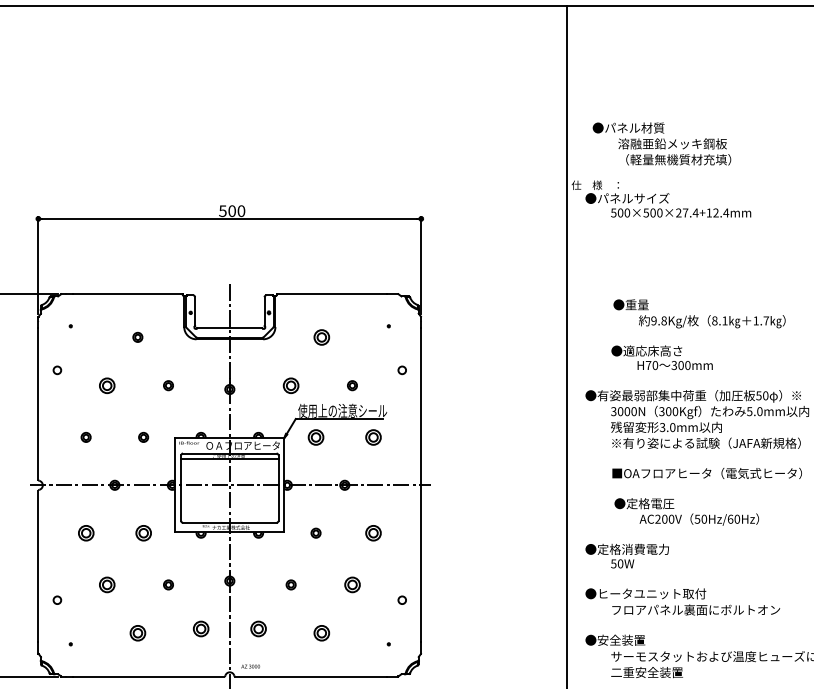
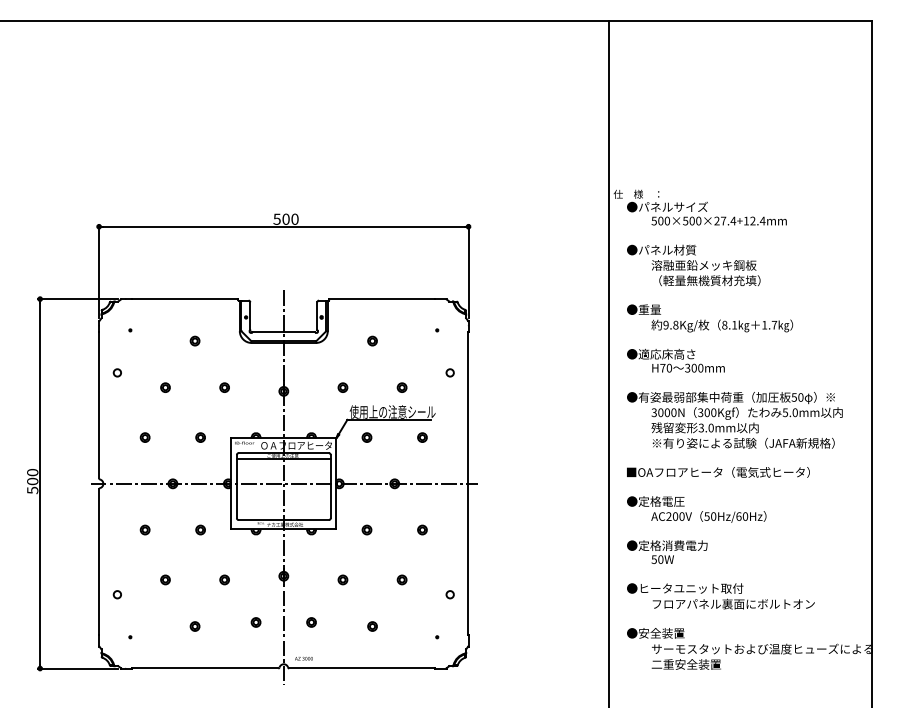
text: (661, 143) -> (693, 265), moved
text: (700, 313) -> (710, 318), moved
part: (321, 336) -> (372, 340), size x0.62
text: (661, 357) -> (675, 360), moved
part: (107, 385) -> (165, 387), size x0.62
part: (290, 385) -> (342, 387), size x0.62
part: (315, 437) -> (366, 437), size x0.62
part: (373, 437) -> (422, 437), size x0.62
text: (707, 473) -> (718, 472), moved
text: (686, 511) -> (696, 509), moved
part: (85, 532) -> (144, 529), size x0.62
part: (143, 532) -> (200, 529), size x0.62
part: (373, 532) -> (422, 529), size x0.62
part: (107, 584) -> (165, 579), size x0.62
part: (351, 584) -> (401, 579), size x0.62
part: (200, 629) -> (255, 622), size x0.62
part: (258, 629) -> (311, 622), size x0.62
part: (137, 633) -> (194, 626), size x0.62
part: (321, 633) -> (372, 626), size x0.62

